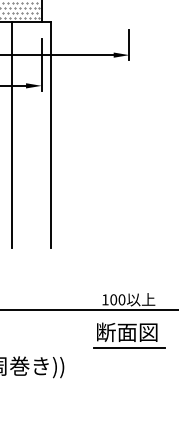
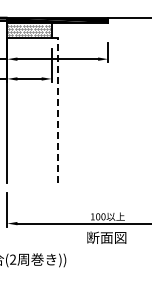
line: (11, 134) -> (32, 110), removed
line: (50, 134) -> (57, 110), solid -> dashed
line: (129, 347) -> (108, 247), removed

